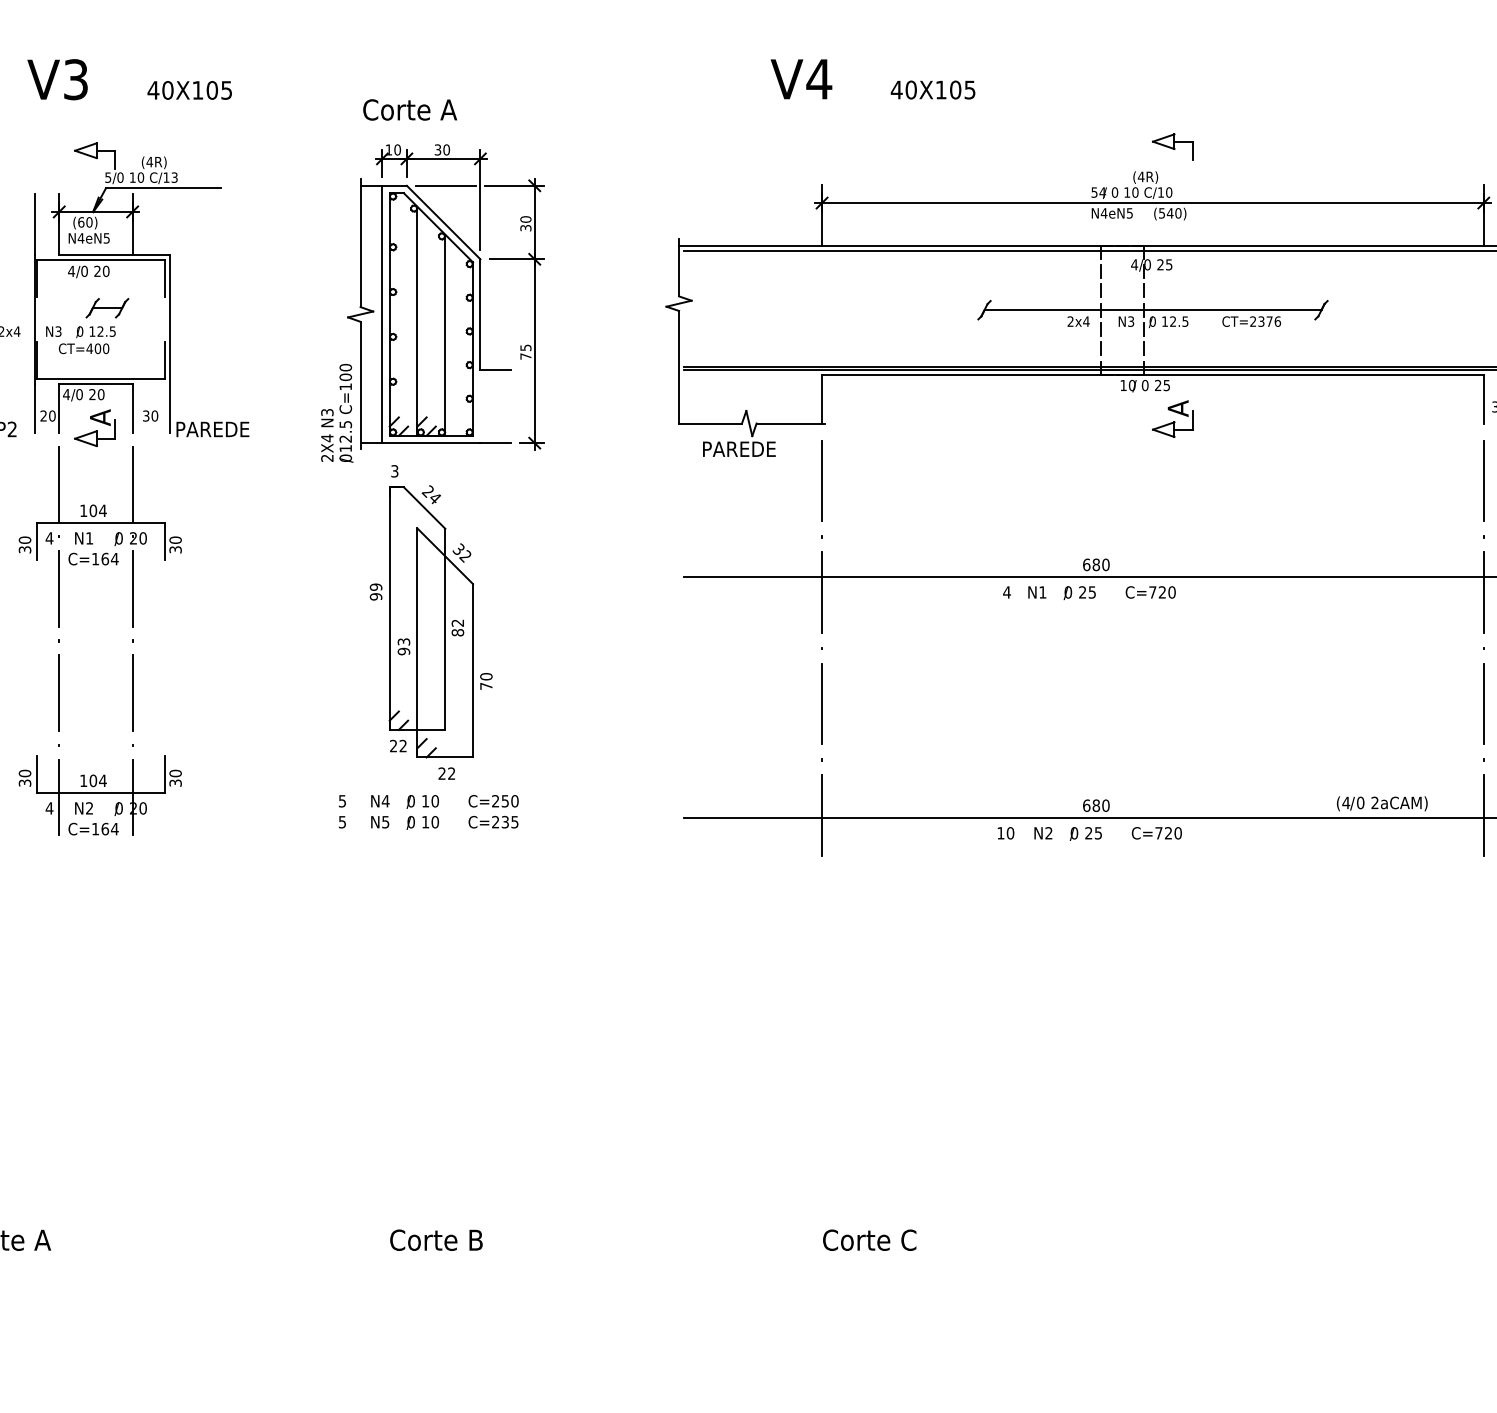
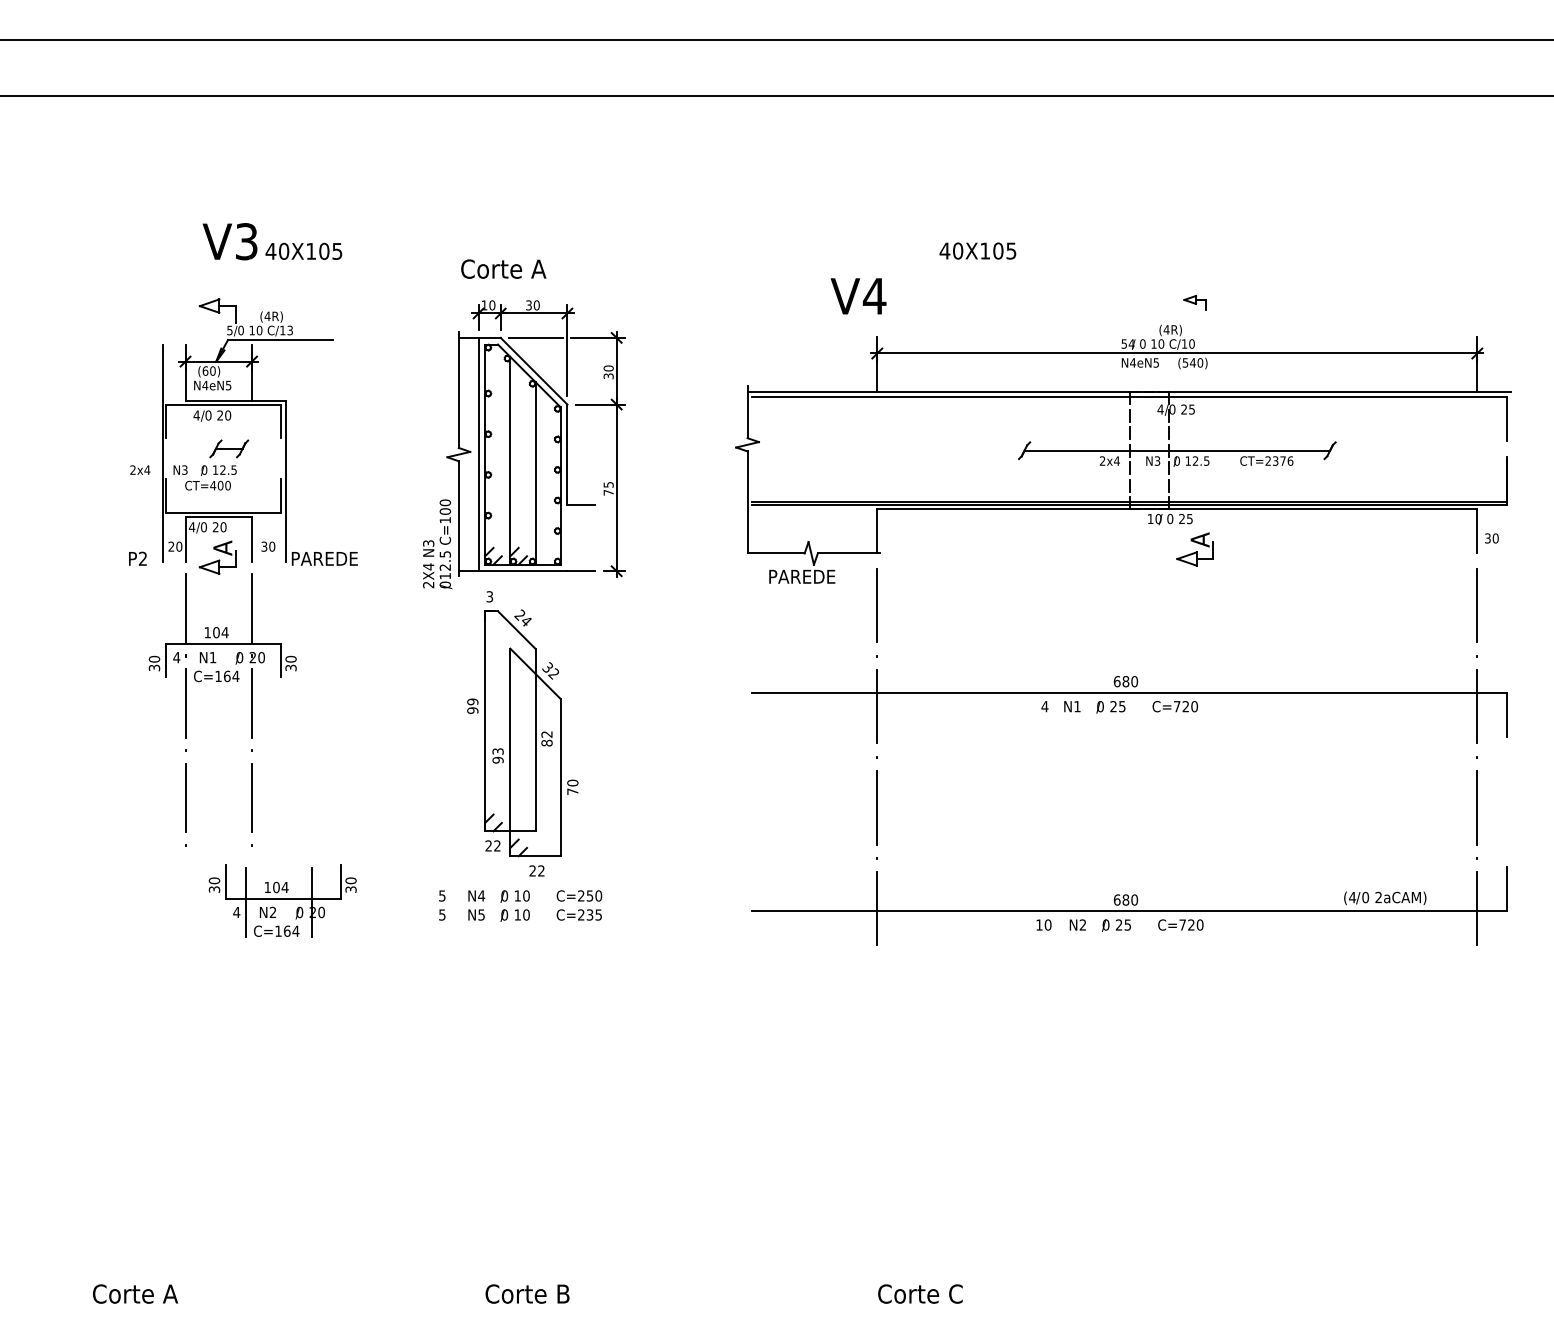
text: (57, 79) -> (229, 241), moved
text: (801, 79) -> (858, 296), moved
part: (1171, 146) -> (1194, 302), size x0.6
part: (100, 795) -> (282, 900), moved

